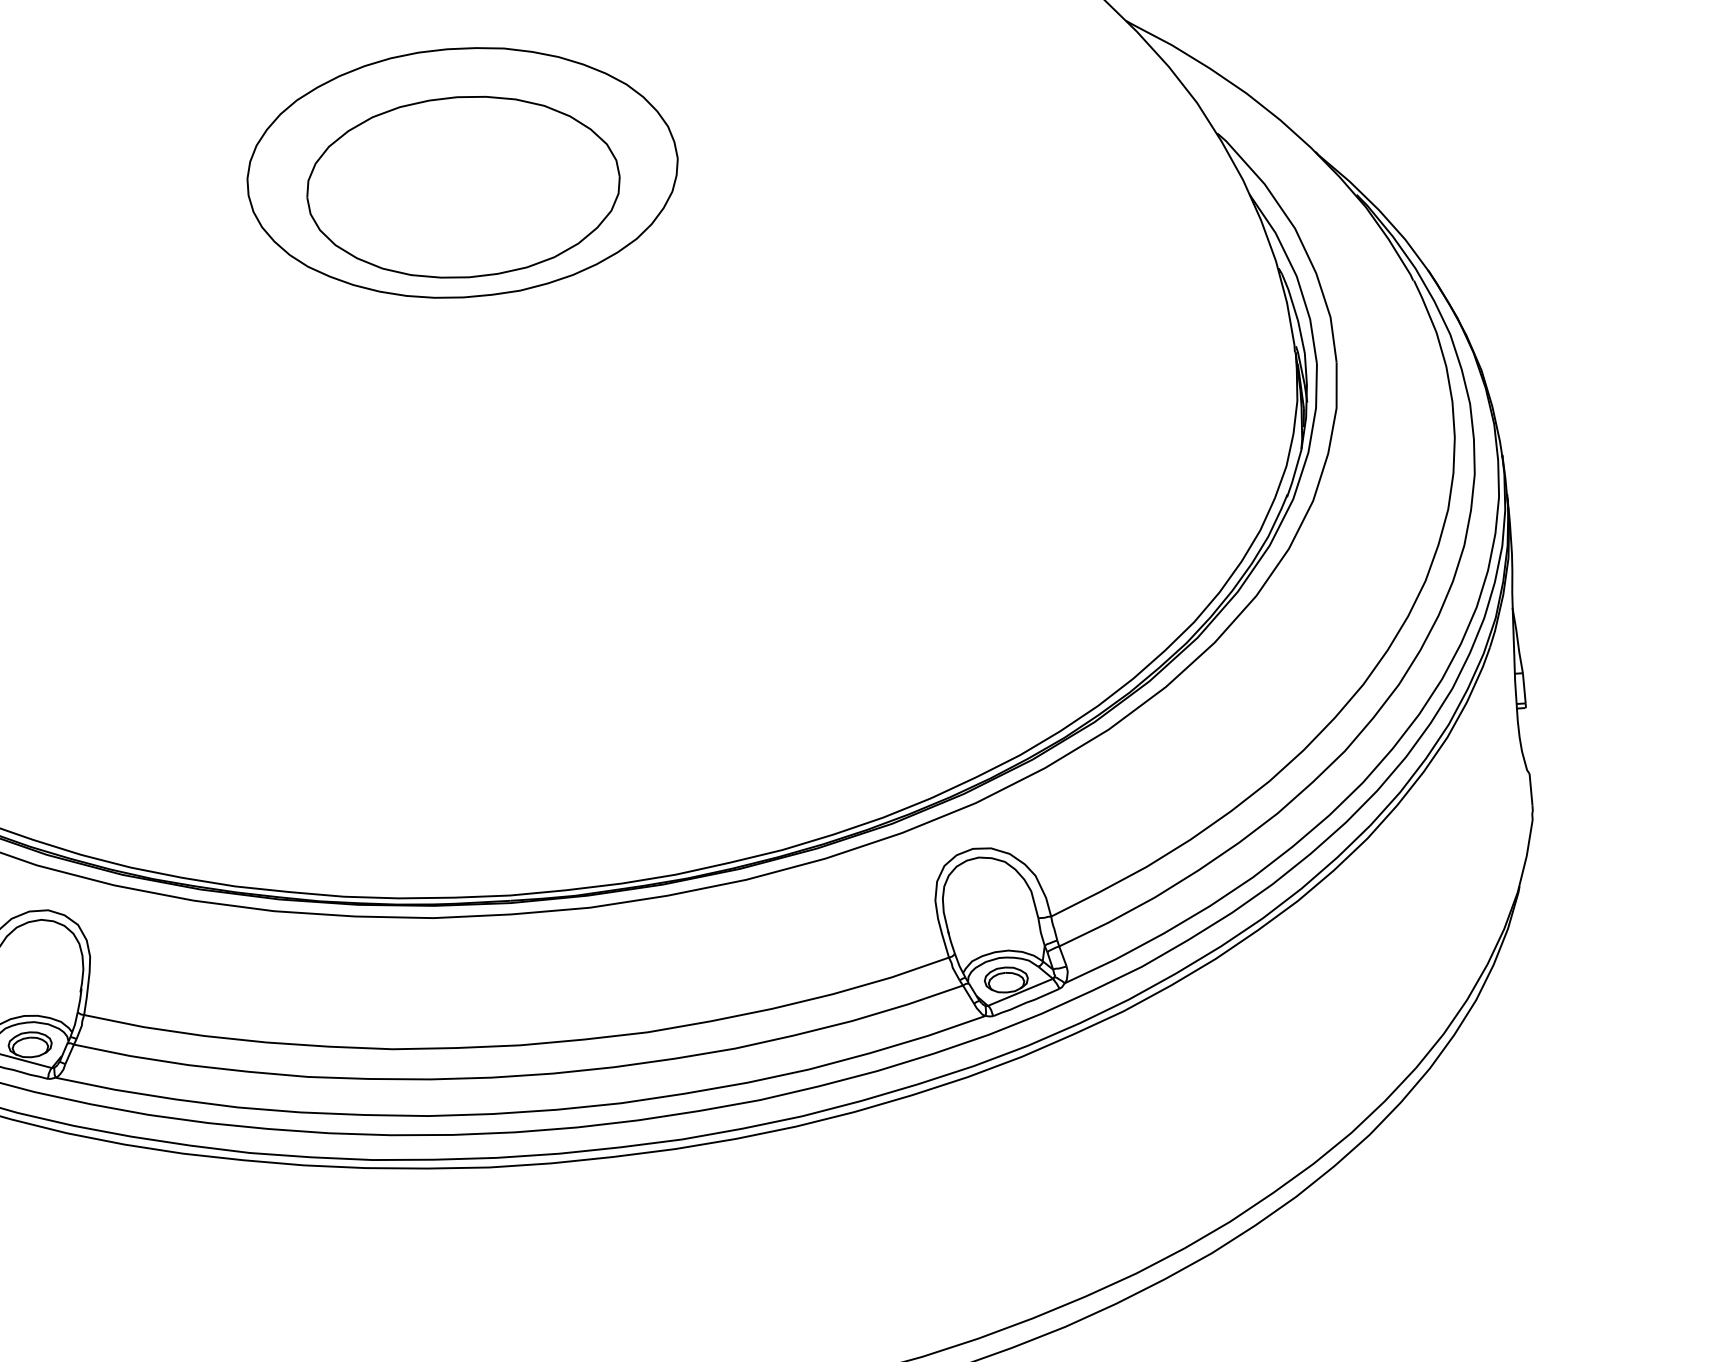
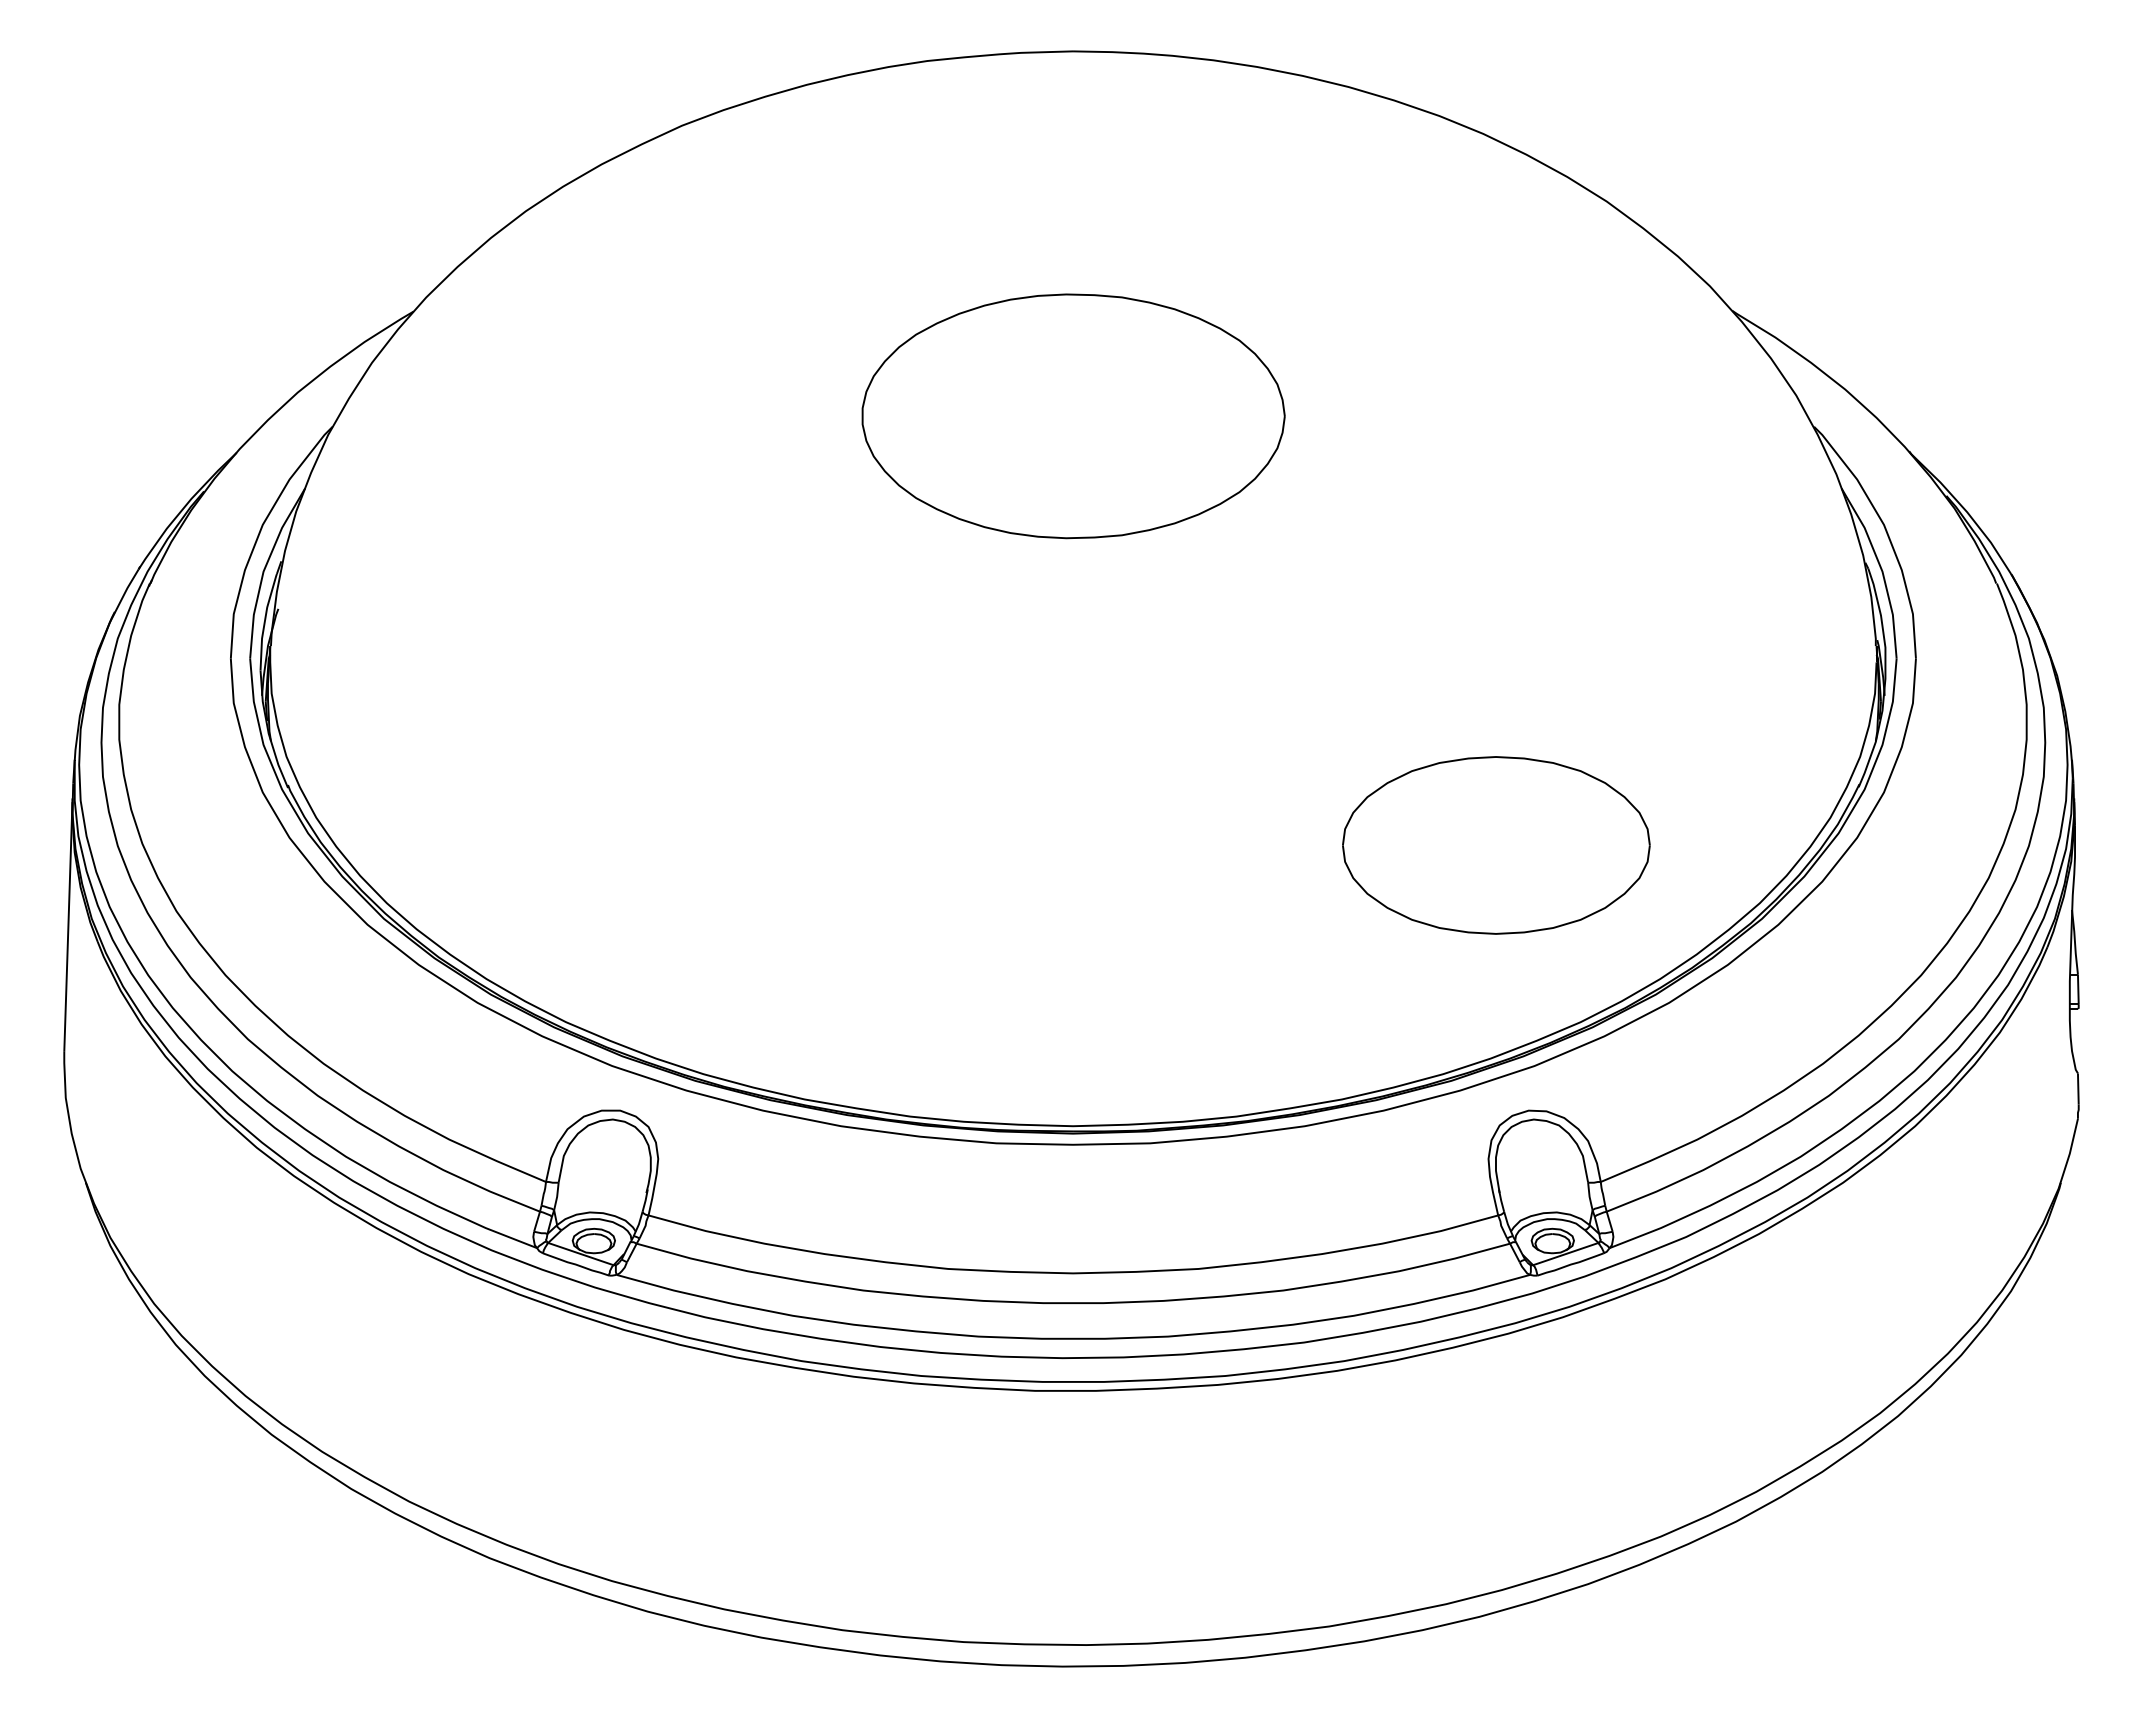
part: (463, 187) -> (1496, 845), moved

